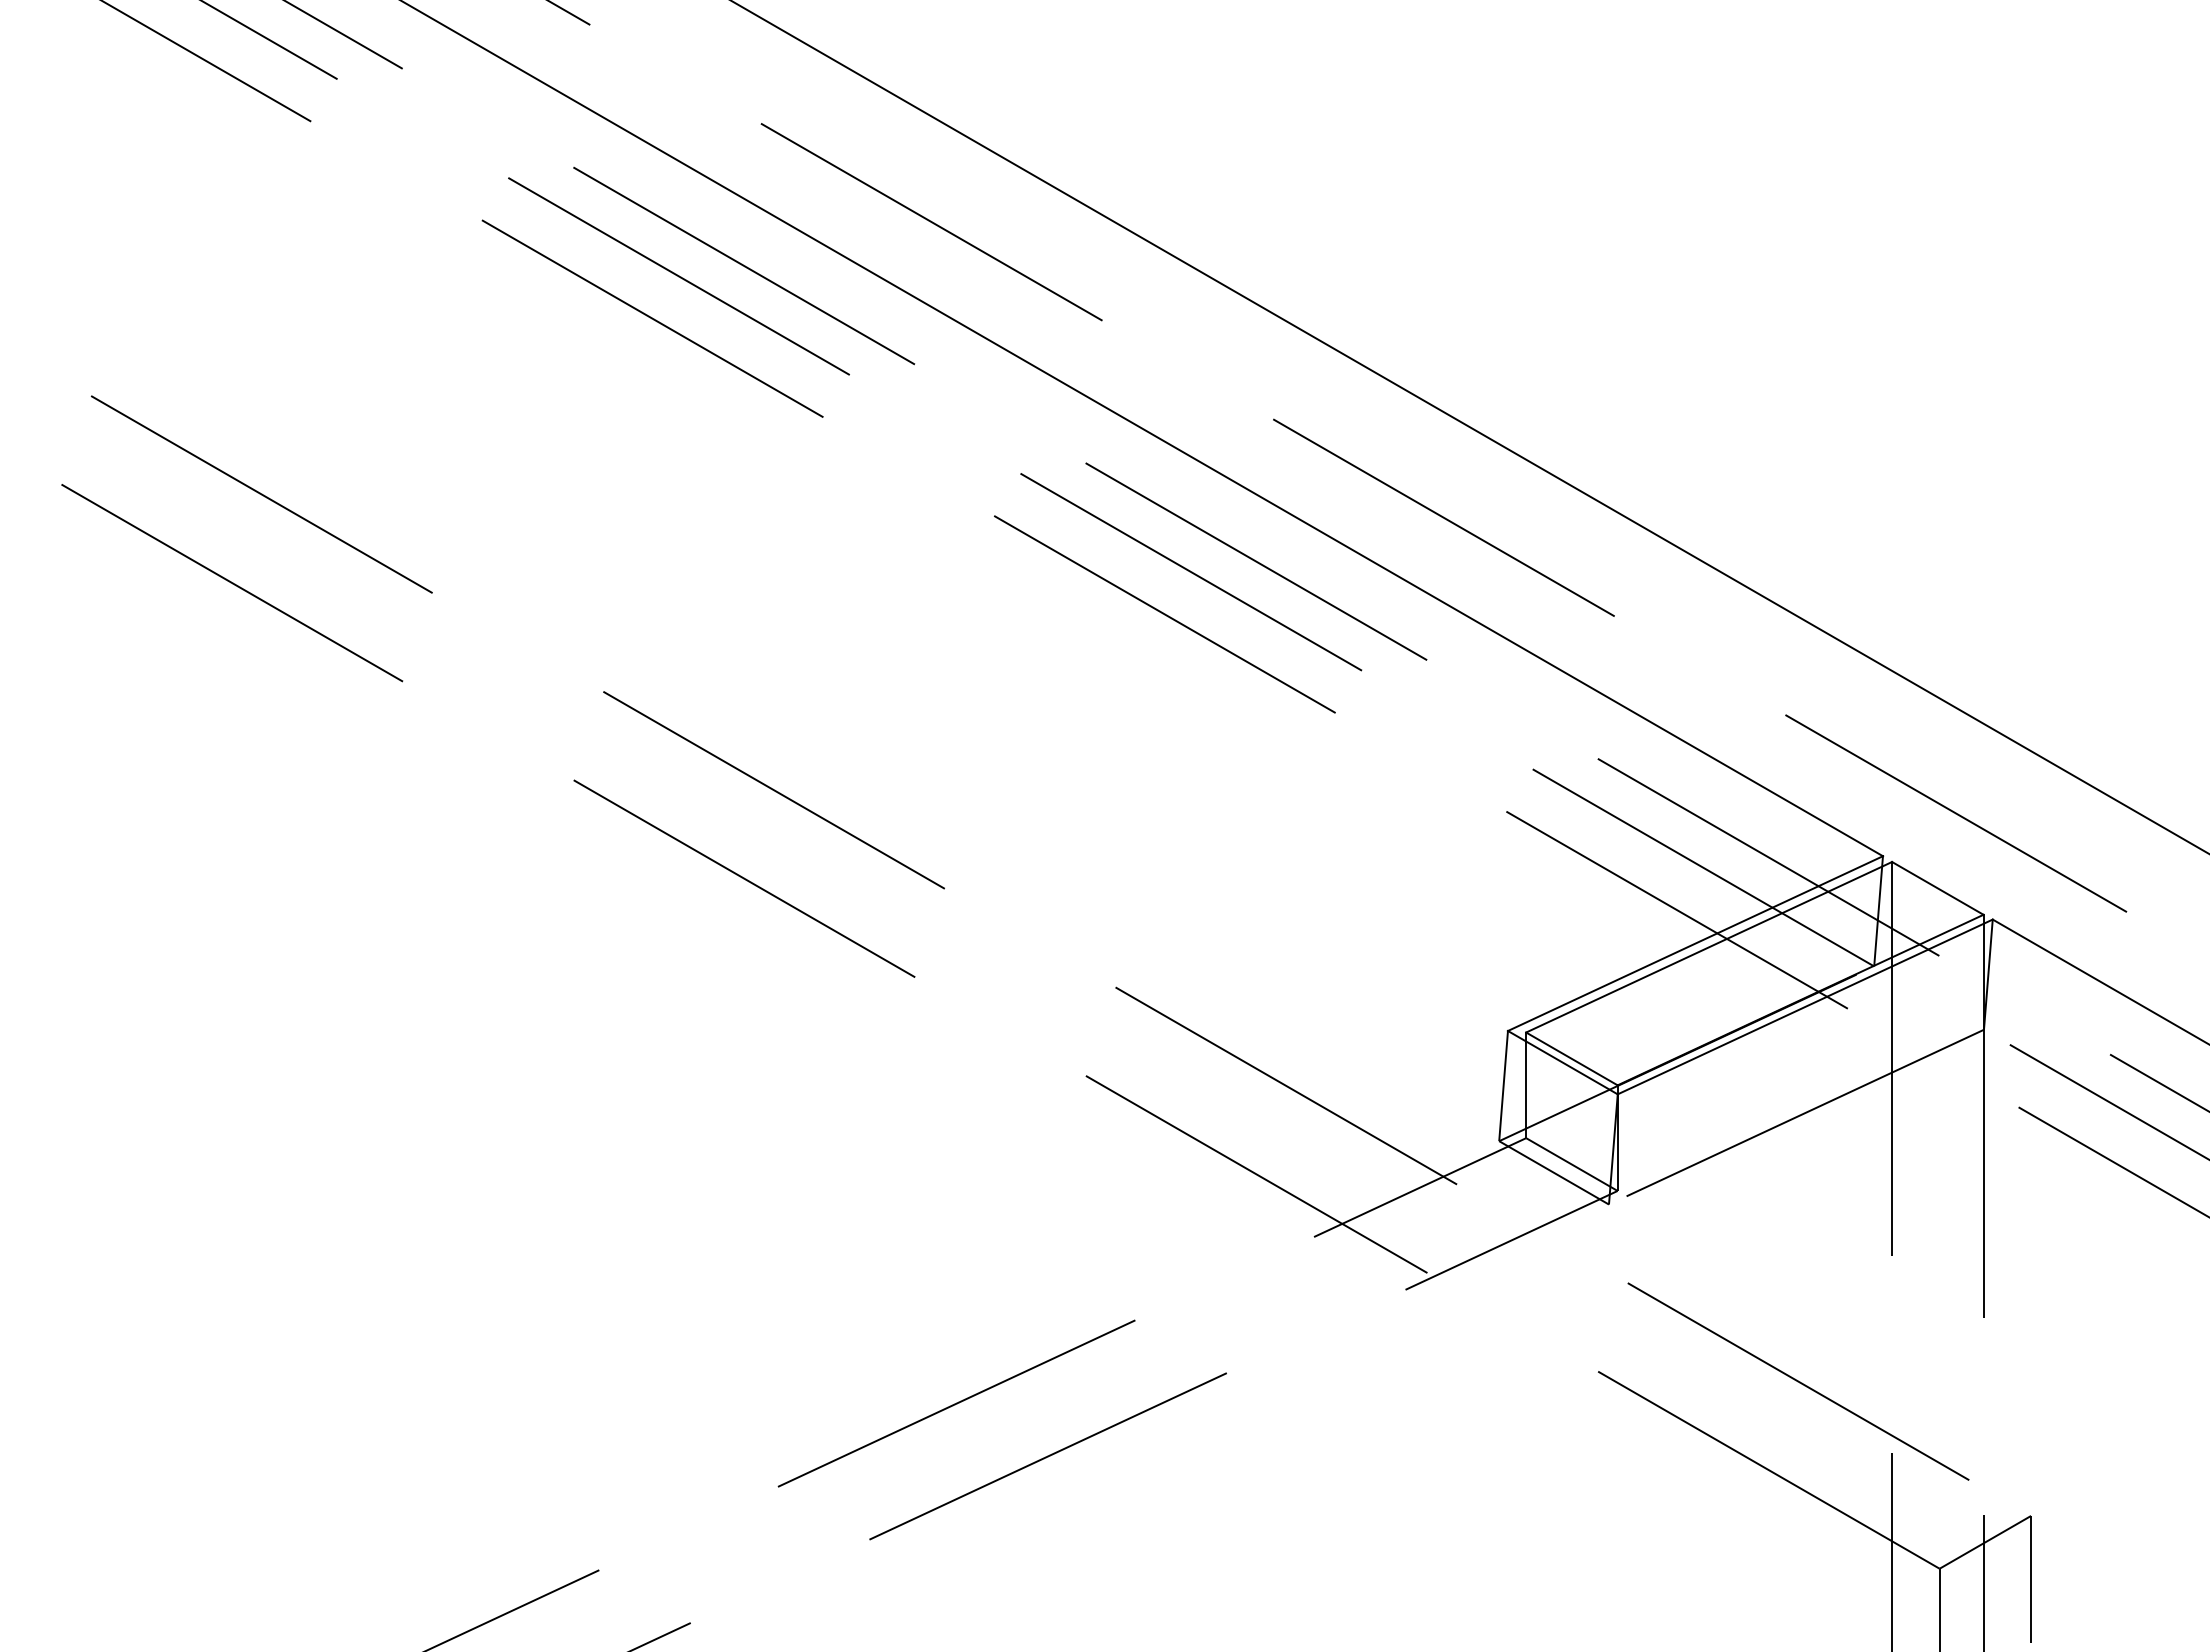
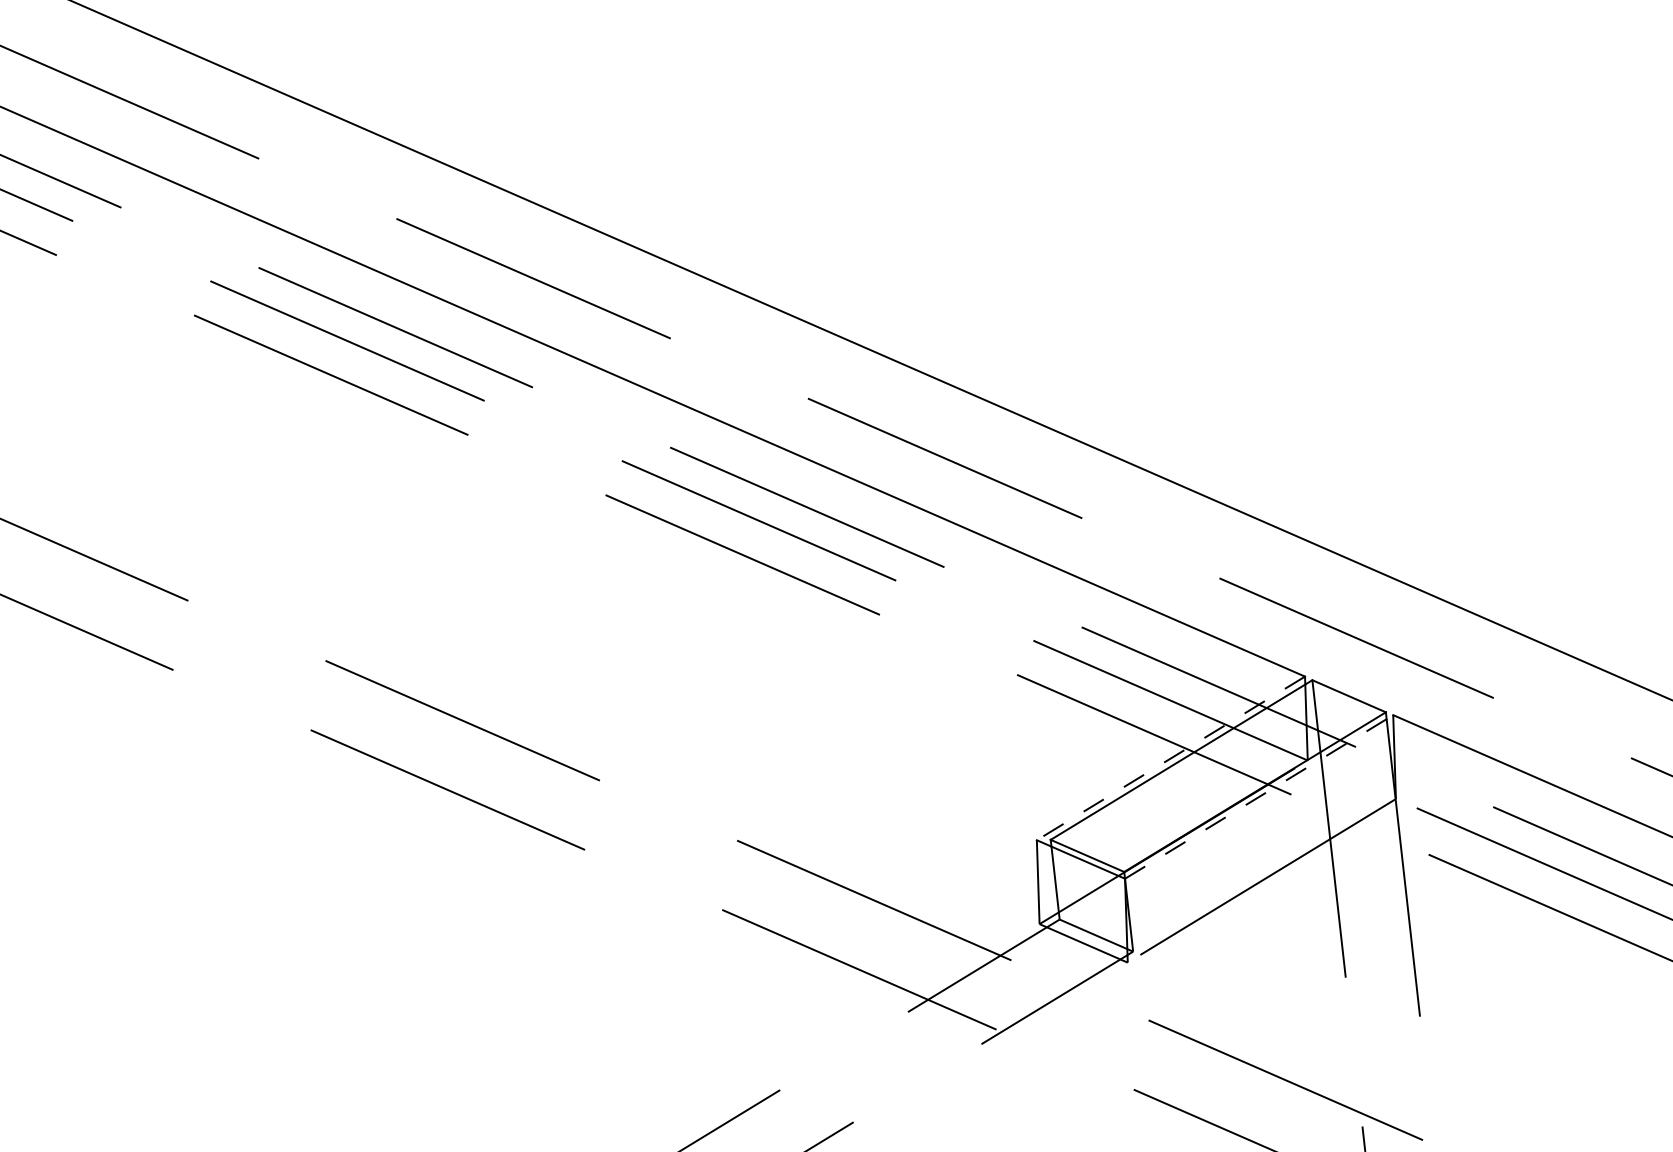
line: (1695, 943) -> (1170, 758), solid -> dashed
line: (1805, 1006) -> (1259, 796), solid -> dashed

